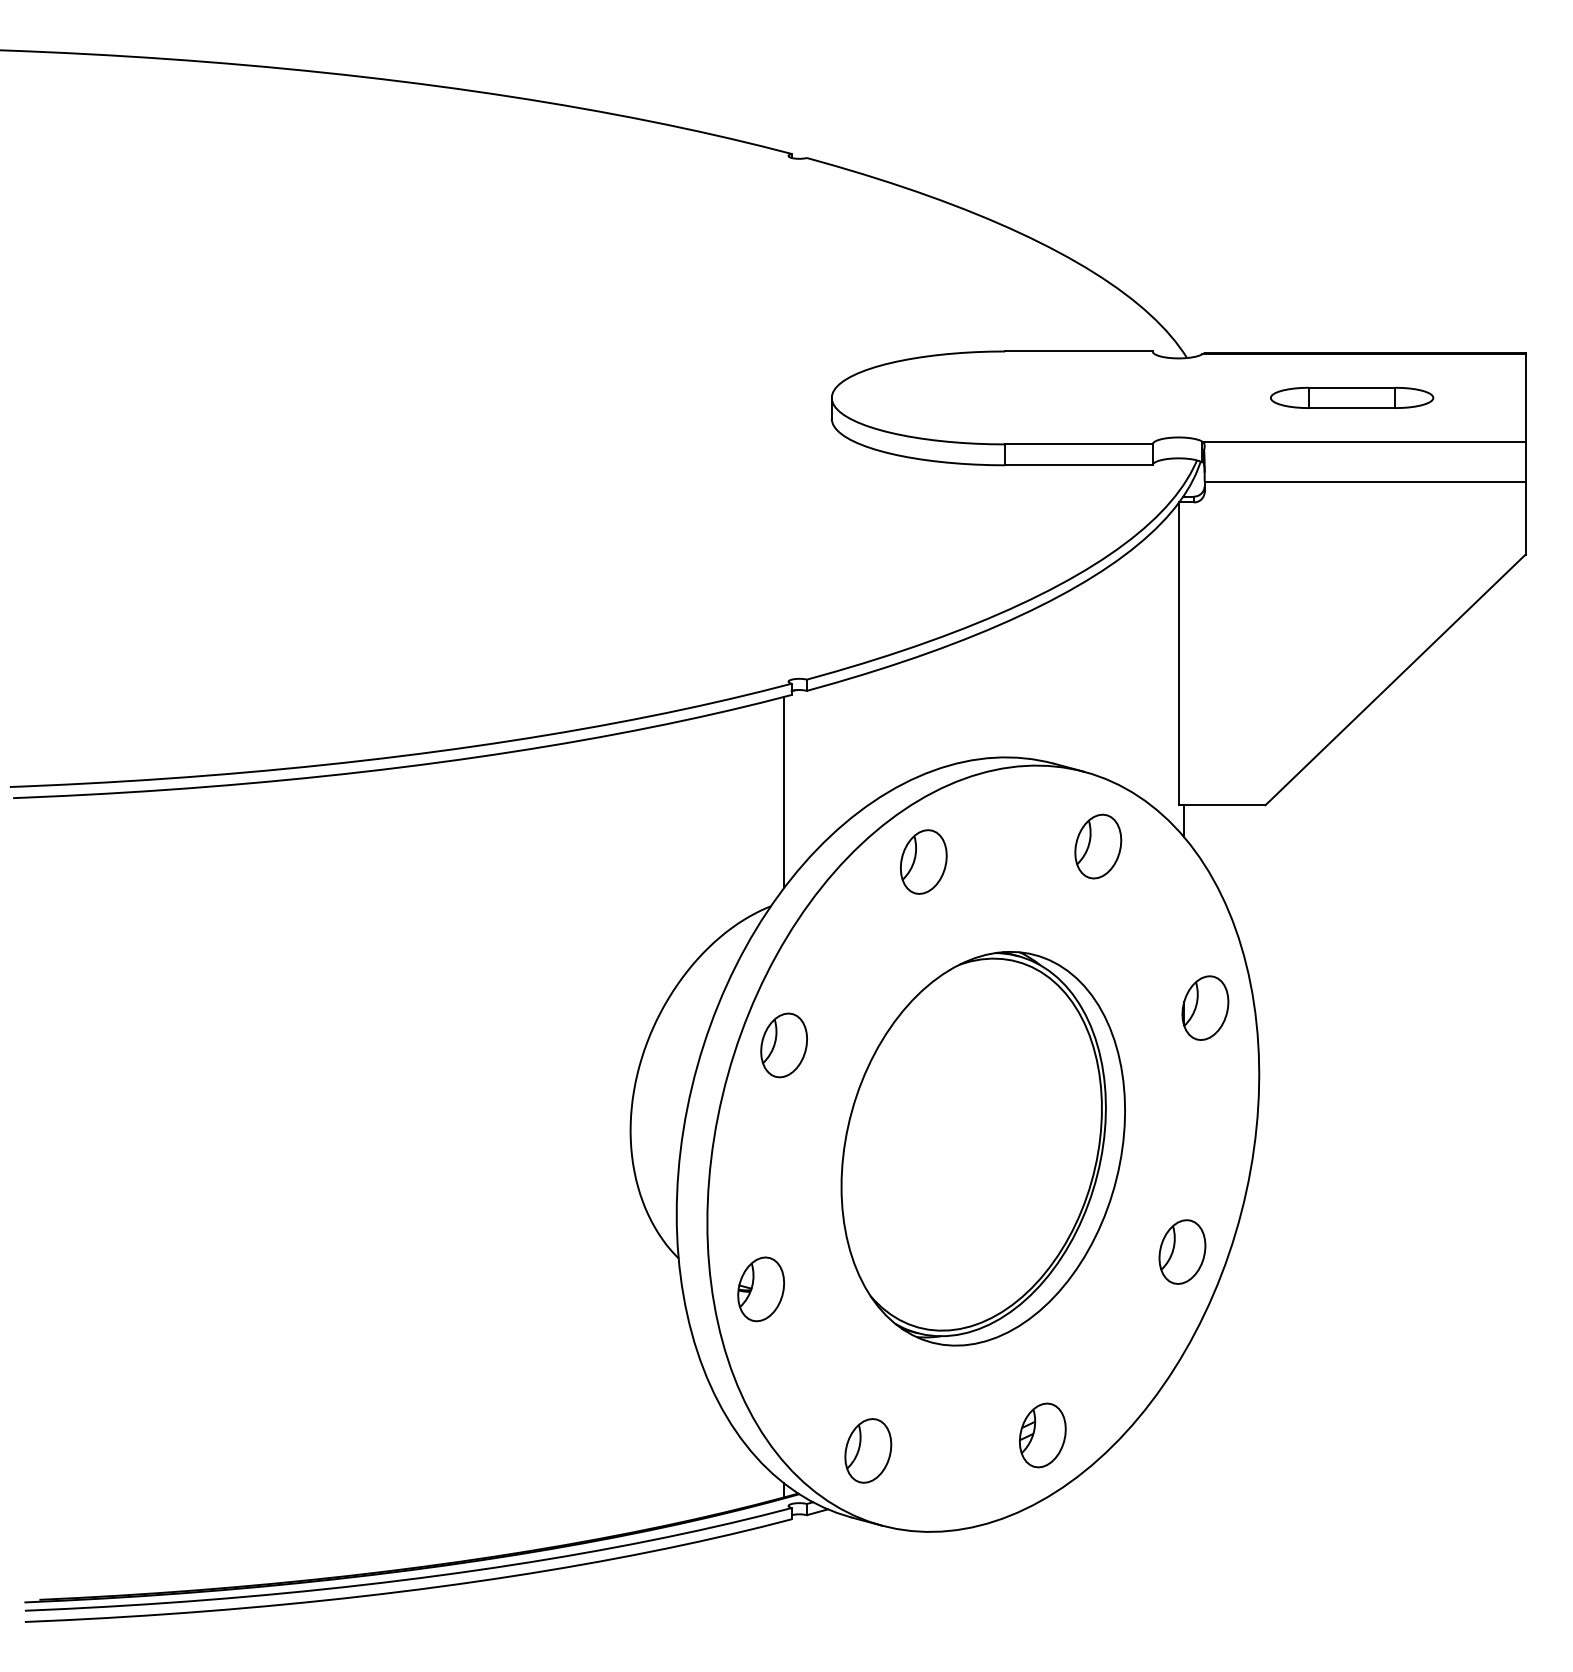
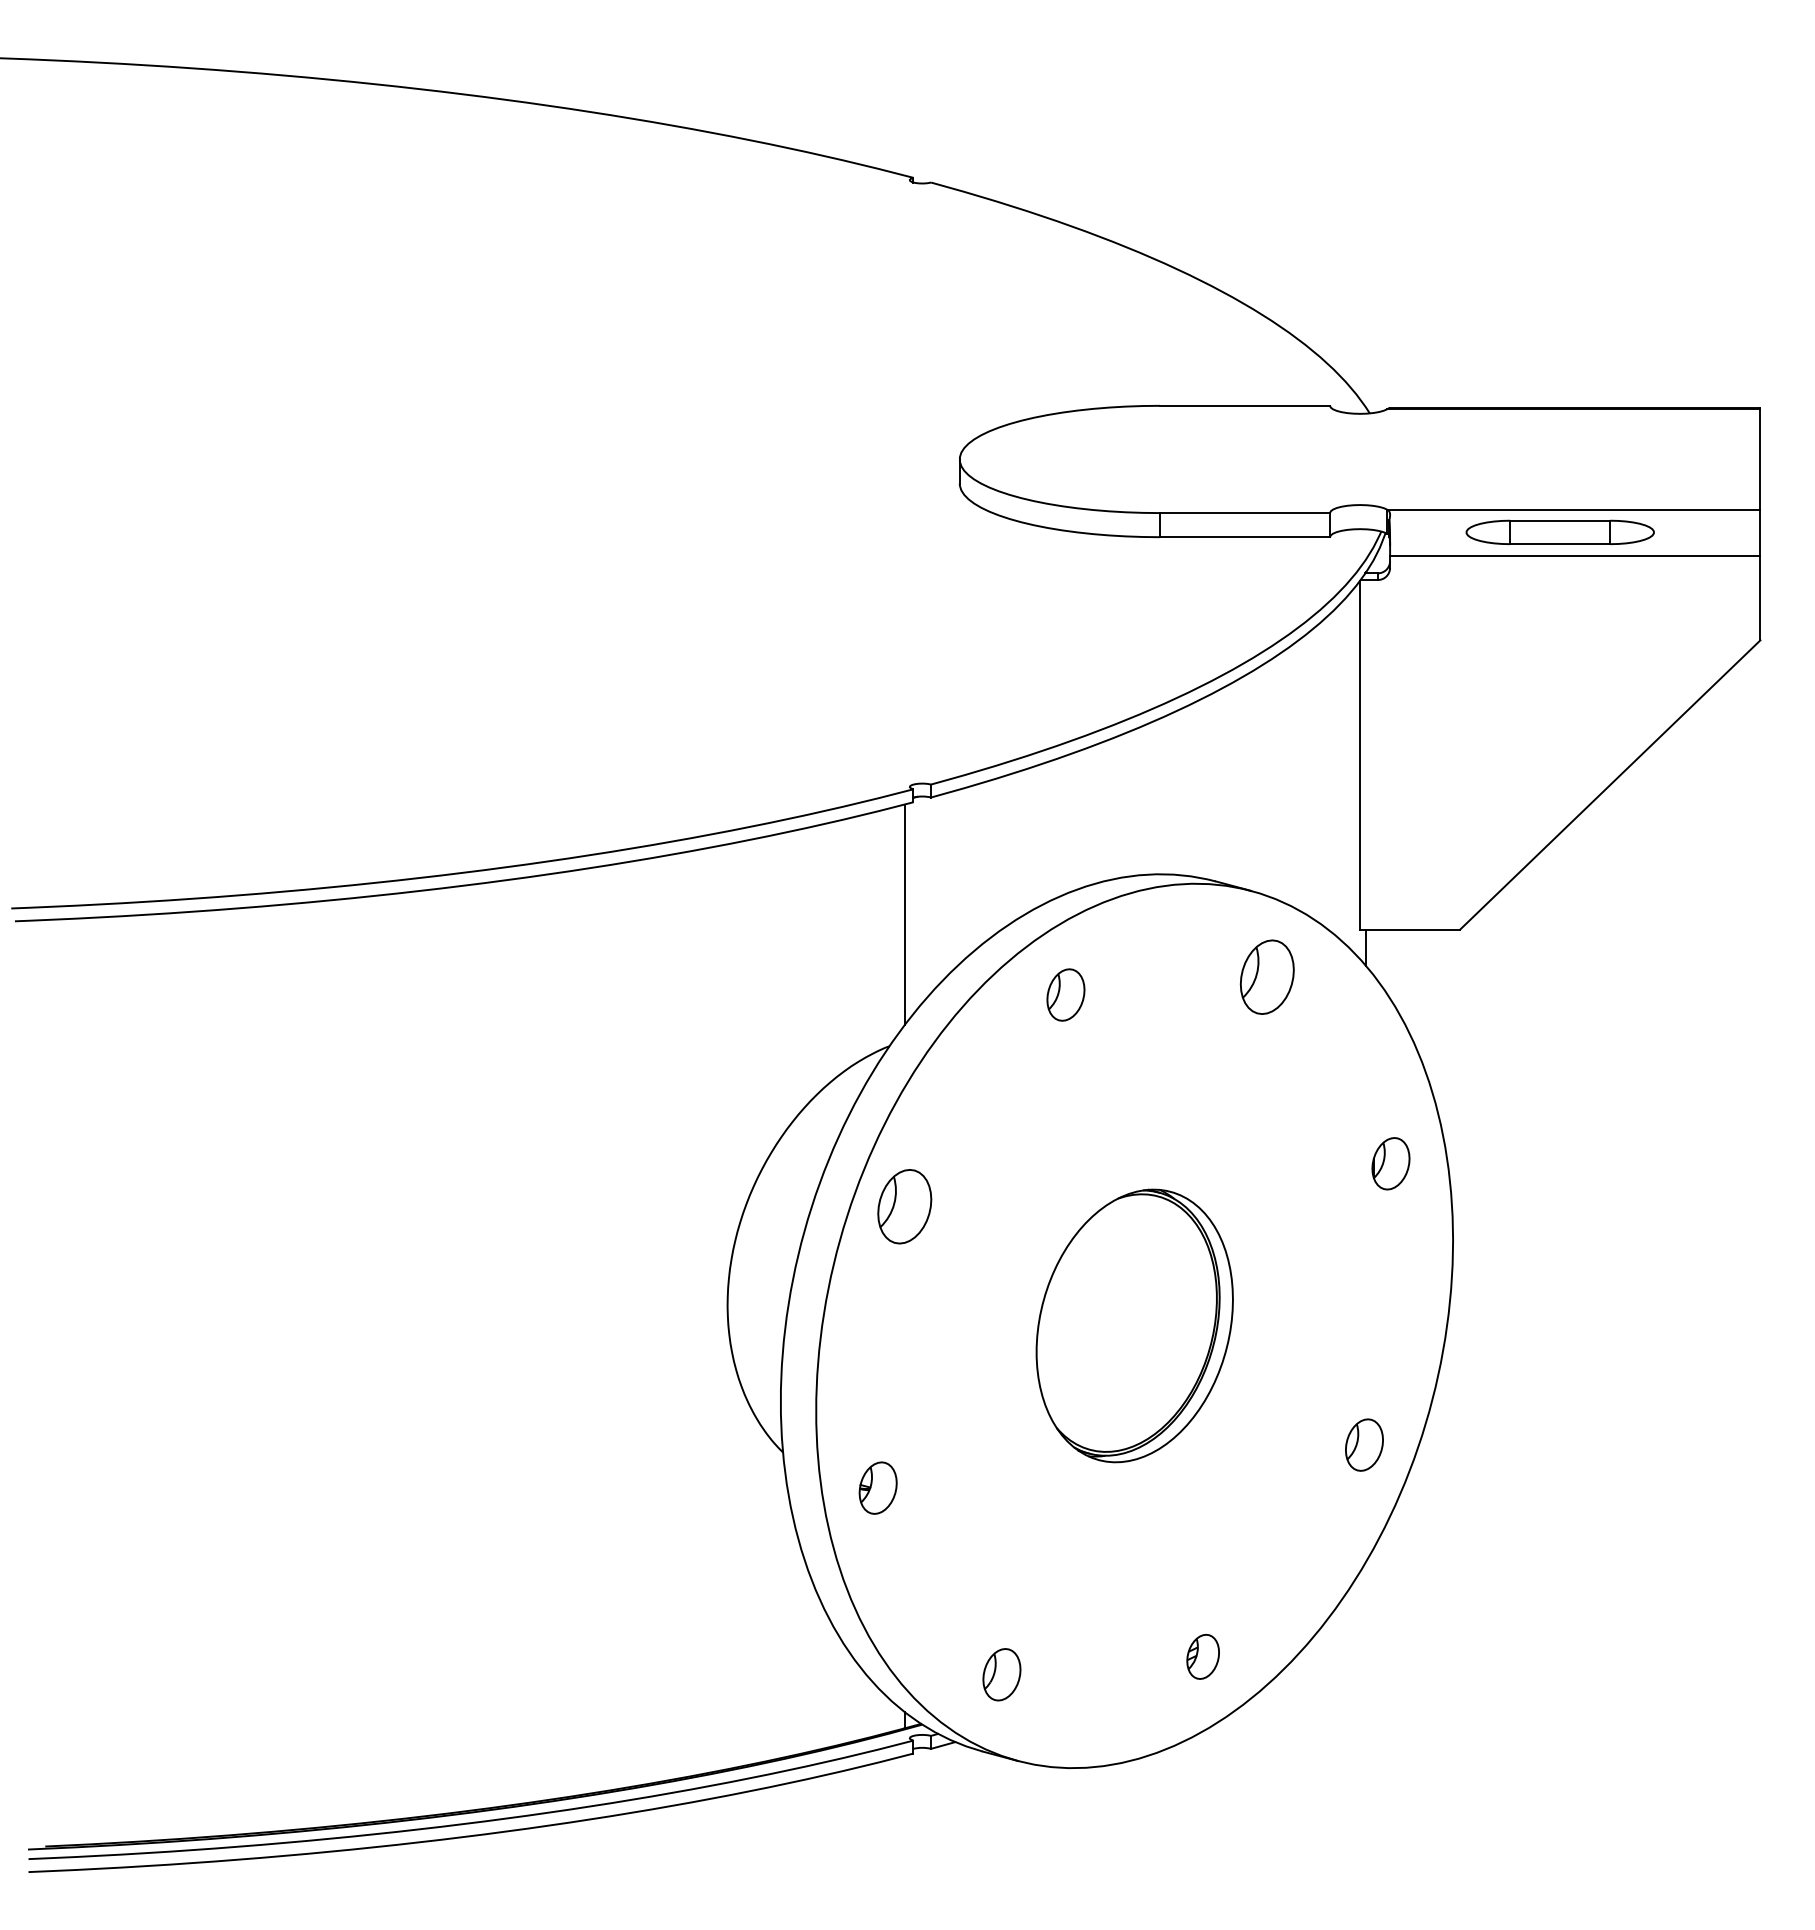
part: (1351, 397) -> (1559, 532), moved
part: (923, 861) -> (1065, 994), size x0.7
part: (1205, 1008) -> (1390, 1163), size x0.7
part: (983, 1148) -> (1134, 1325), size x0.6
part: (1182, 1251) -> (1364, 1444), size x0.7
part: (760, 1288) -> (877, 1487), size x0.7
part: (1042, 1435) -> (1202, 1656), size x0.6
part: (867, 1450) -> (1001, 1674), size x0.7

